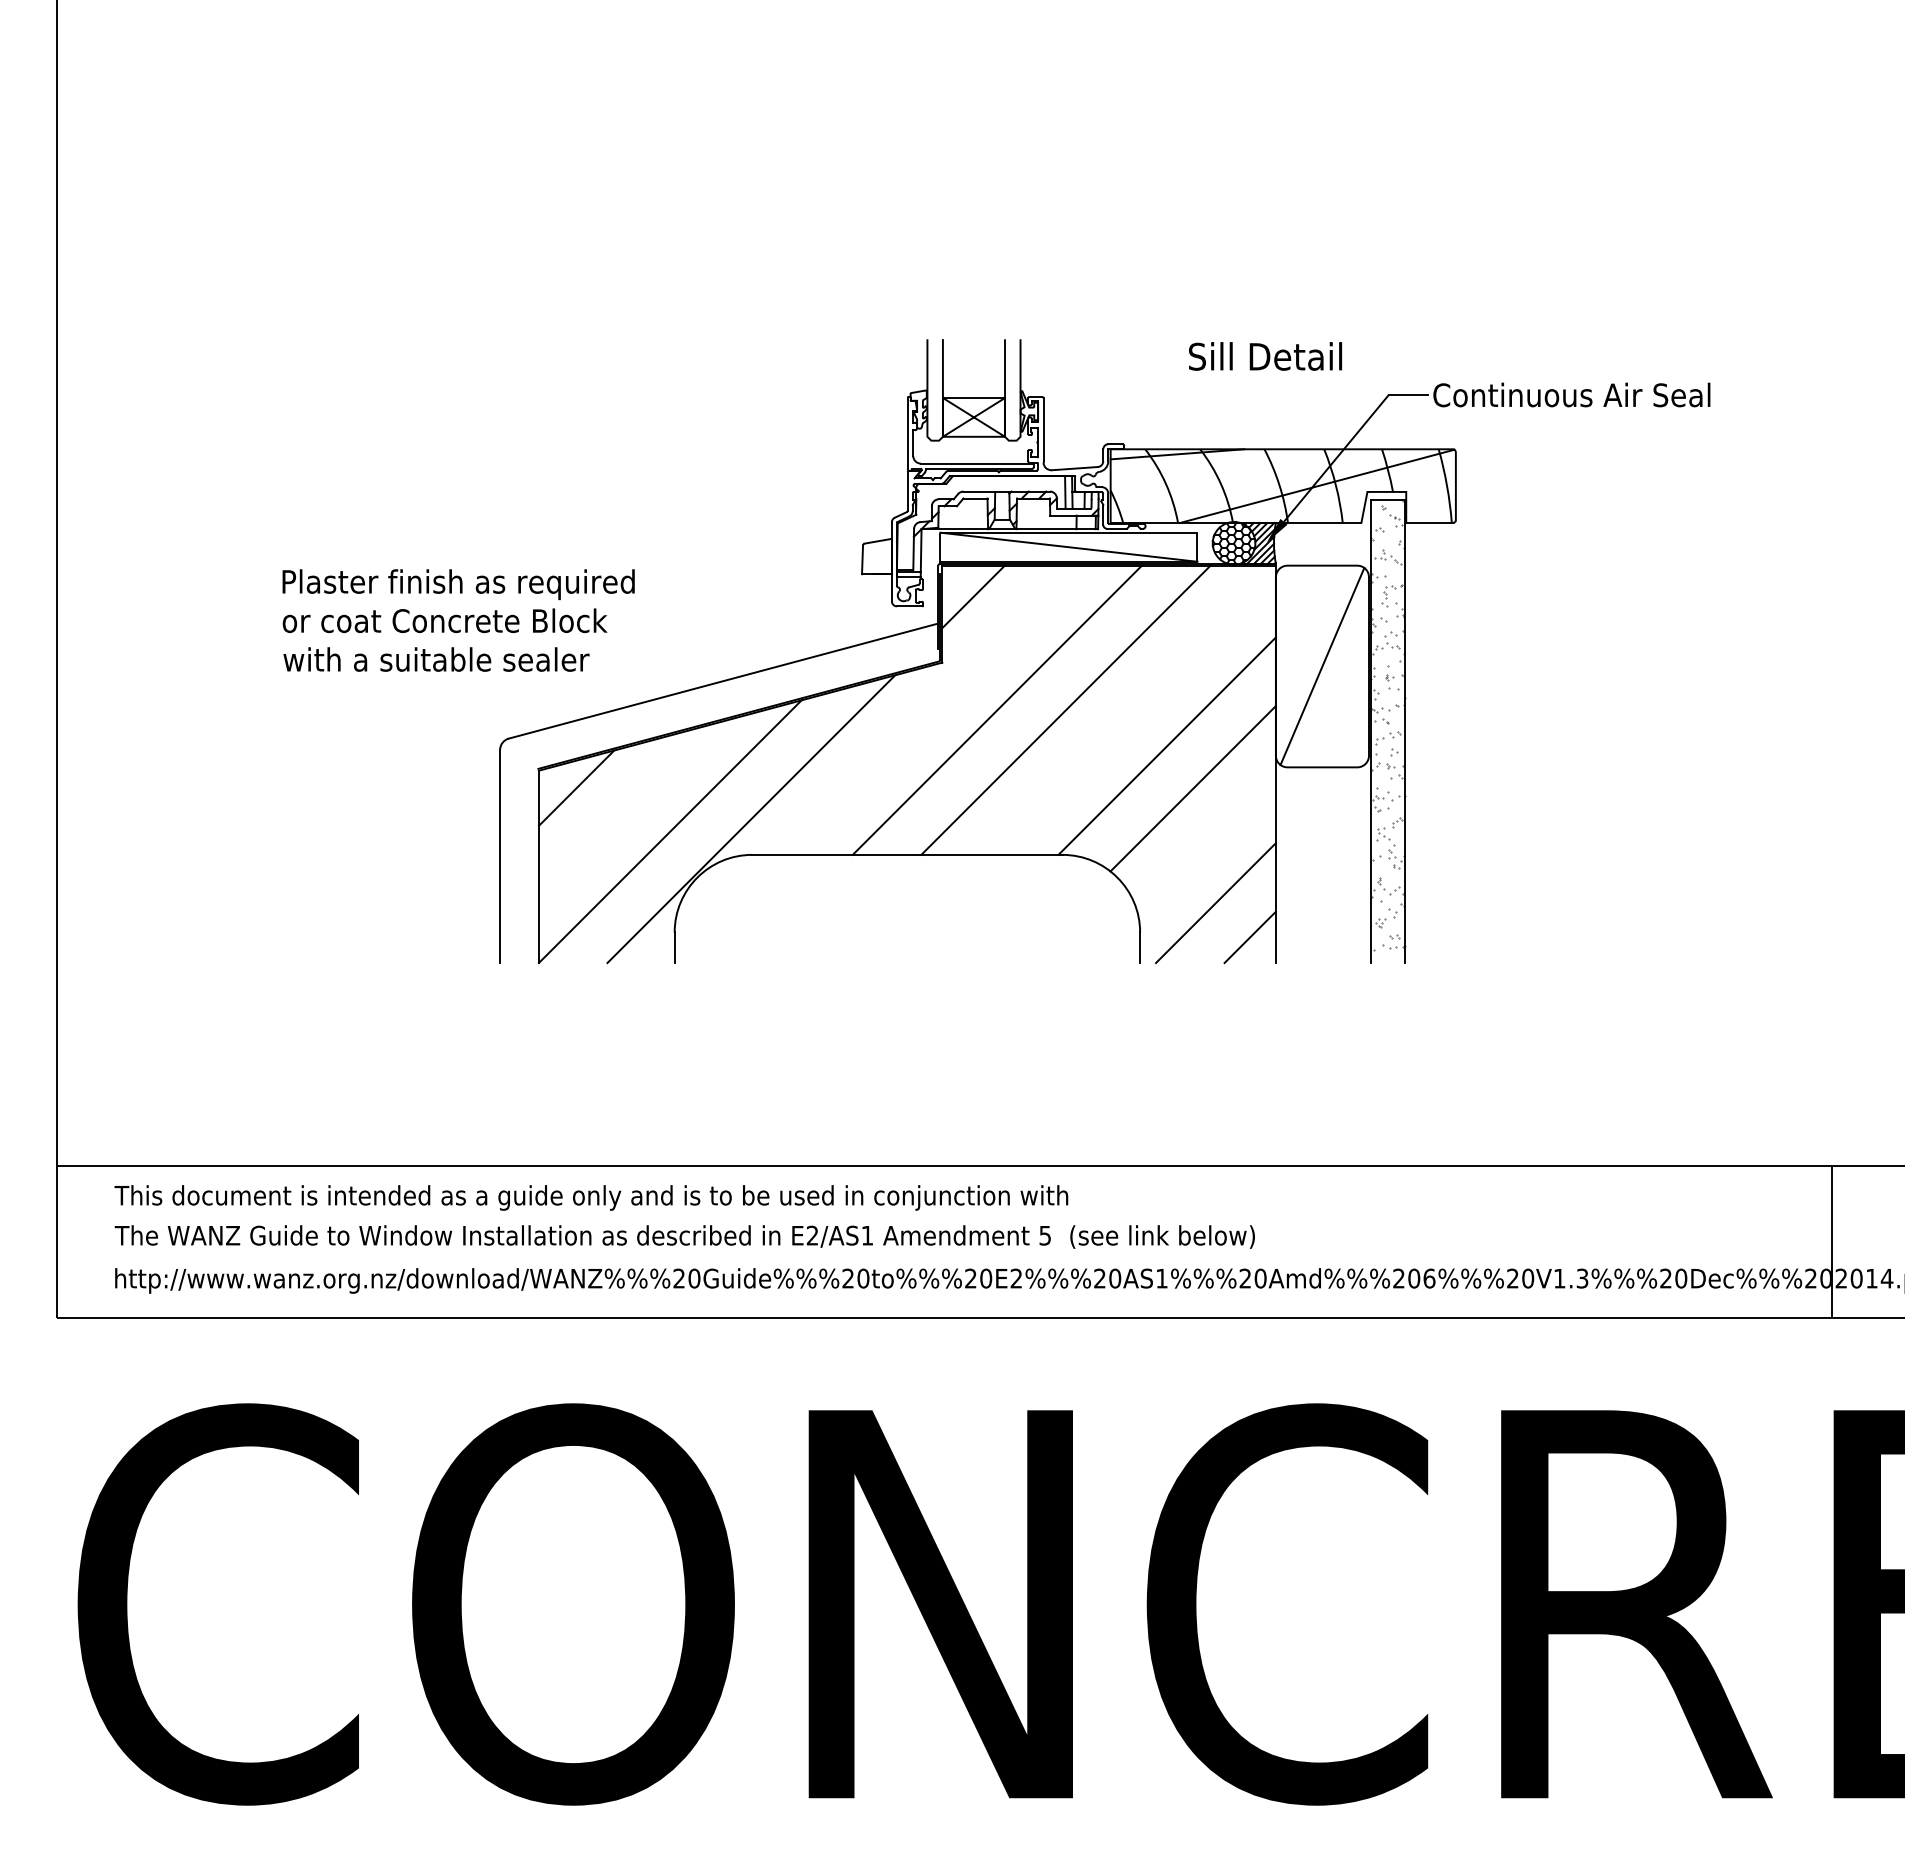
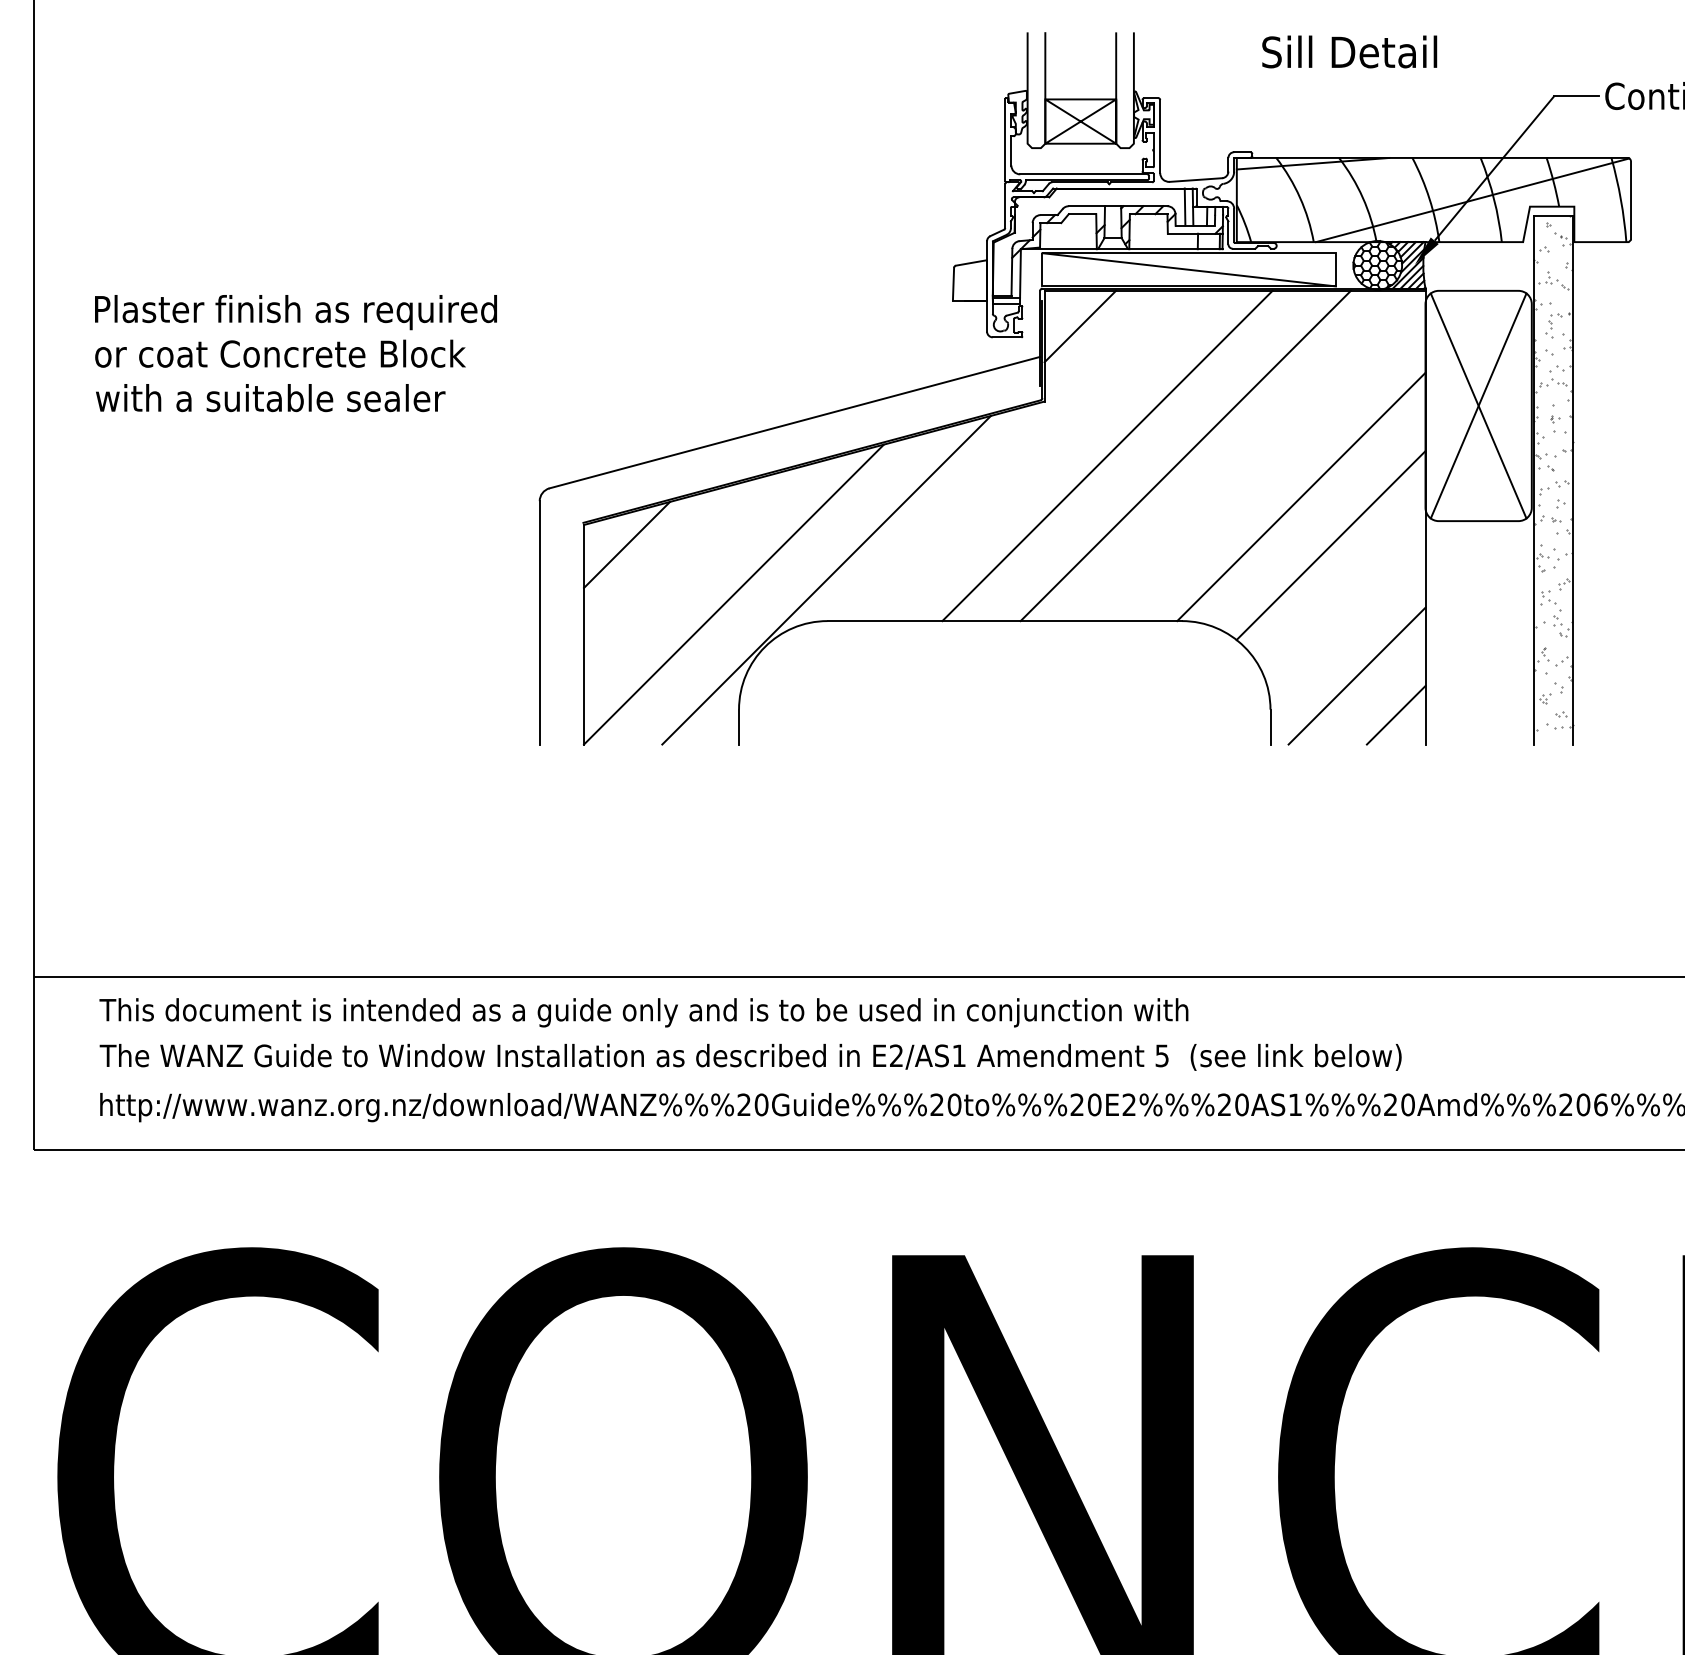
text: (1265, 356) -> (1349, 52), moved
text: (458, 620) -> (295, 353), moved
line: (1322, 666) -> (1478, 405), added

